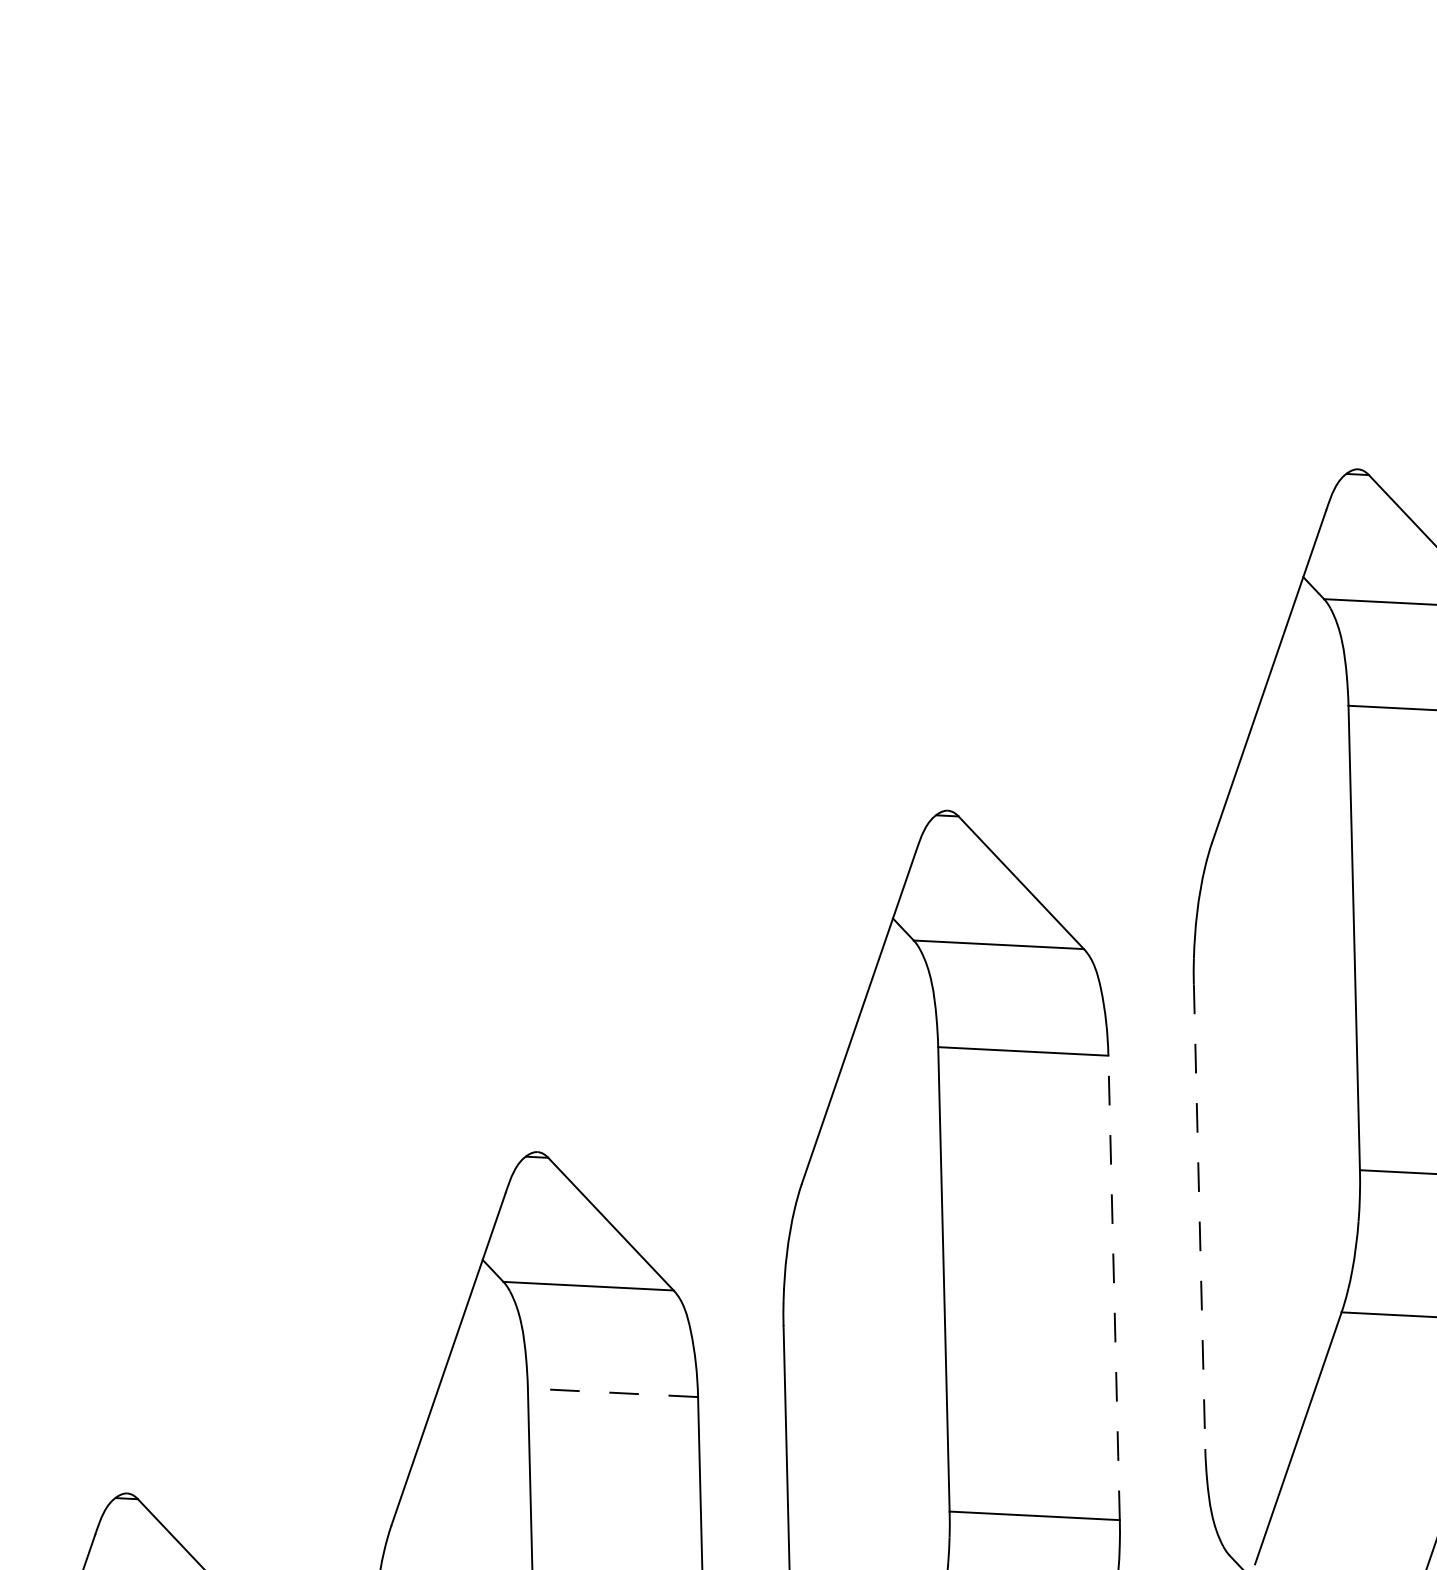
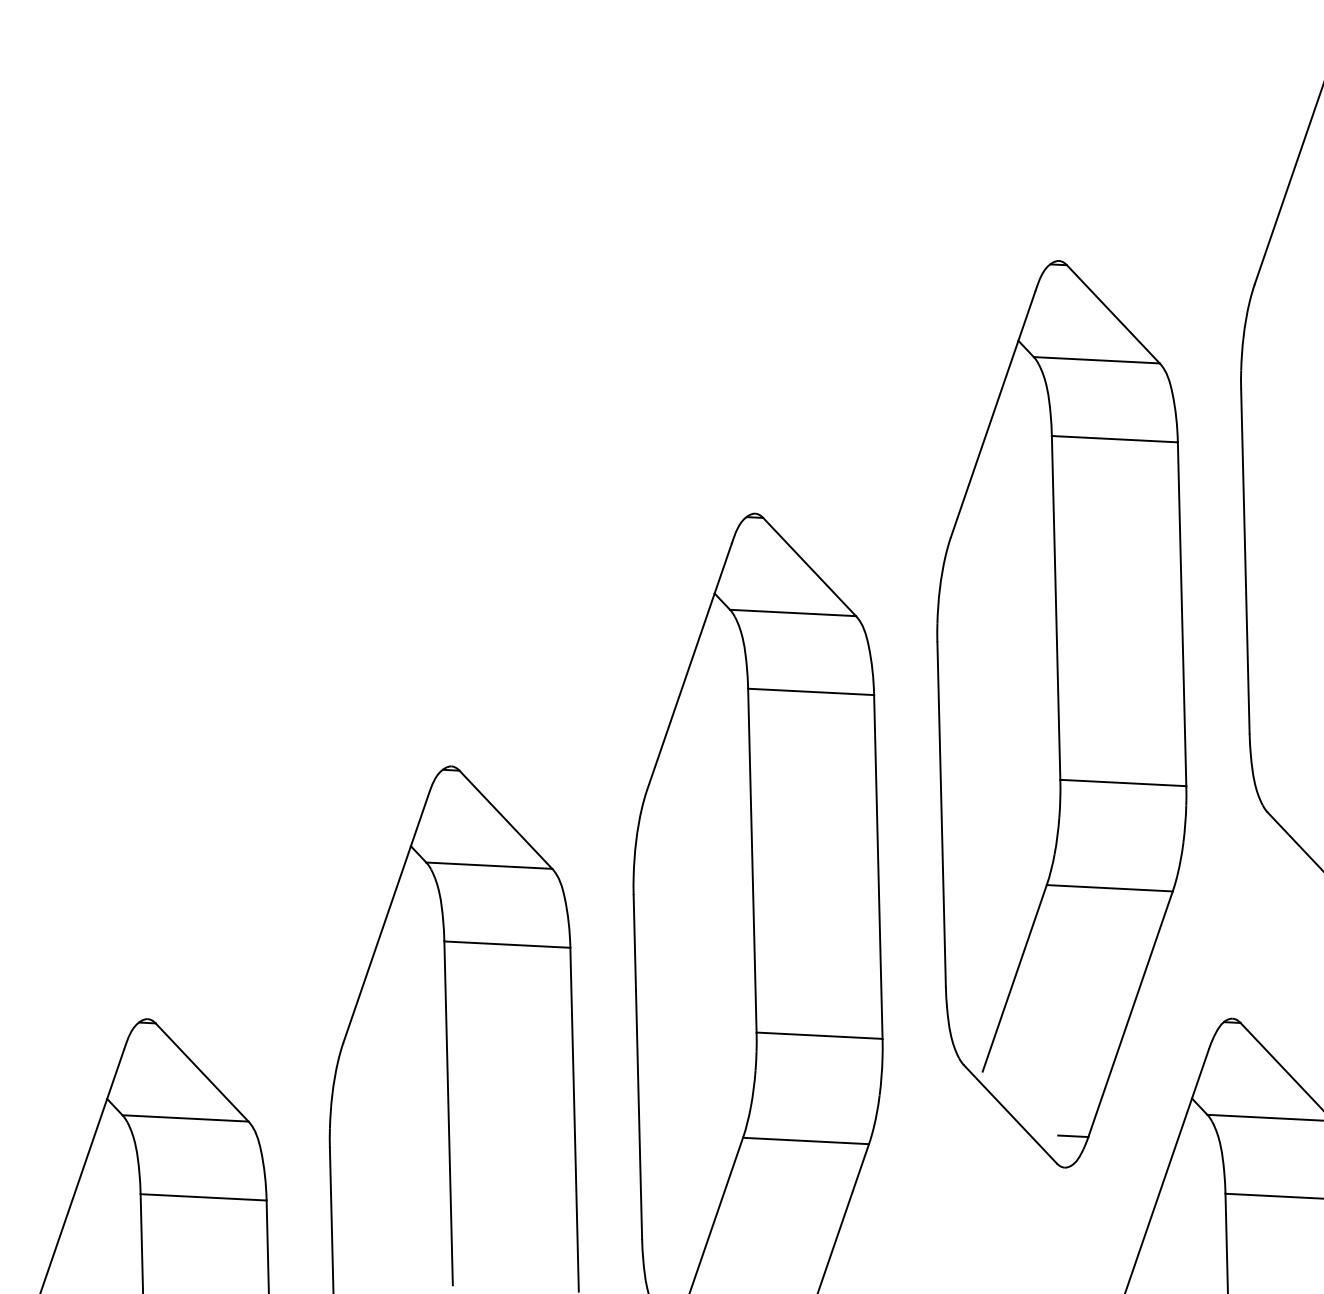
line: (1199, 1217) -> (941, 814), dashed -> solid
line: (1114, 1287) -> (878, 866), dashed -> solid
line: (611, 1392) -> (506, 944), dashed -> solid

